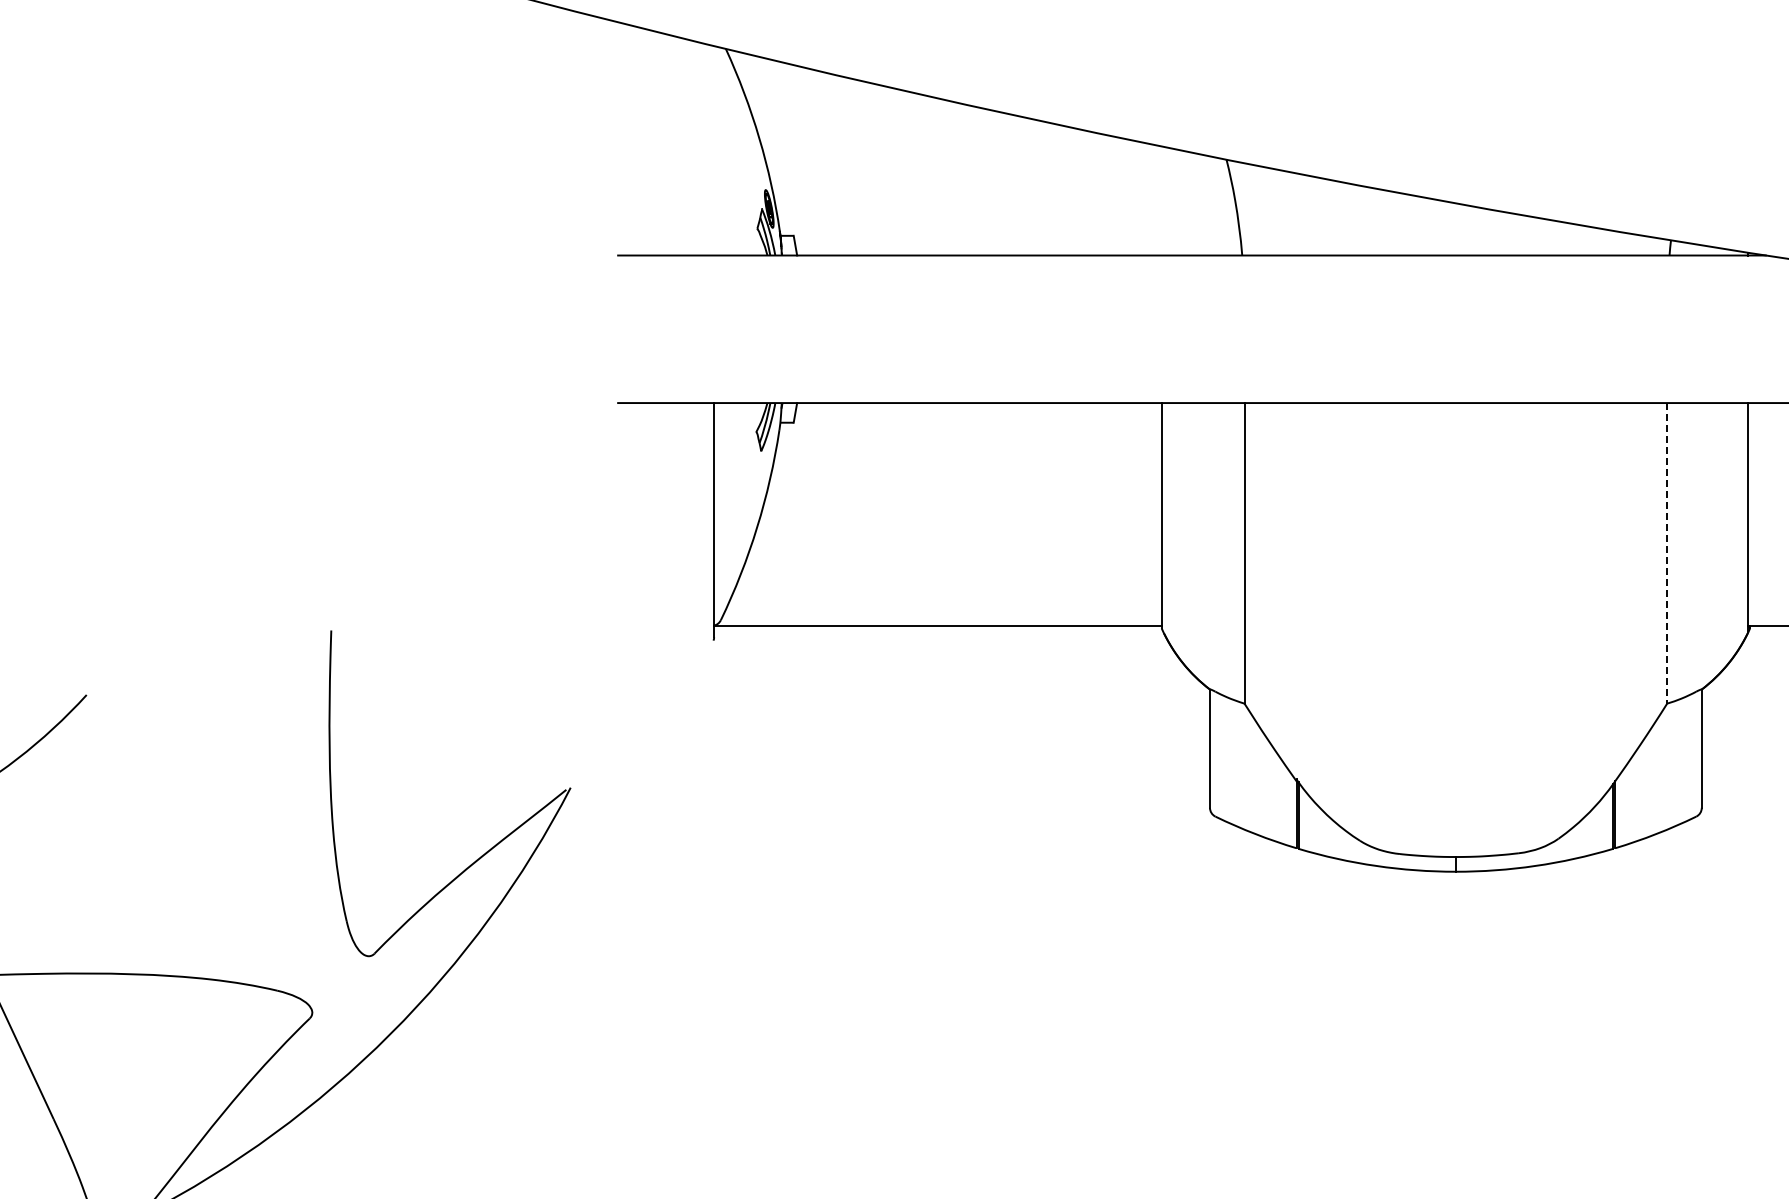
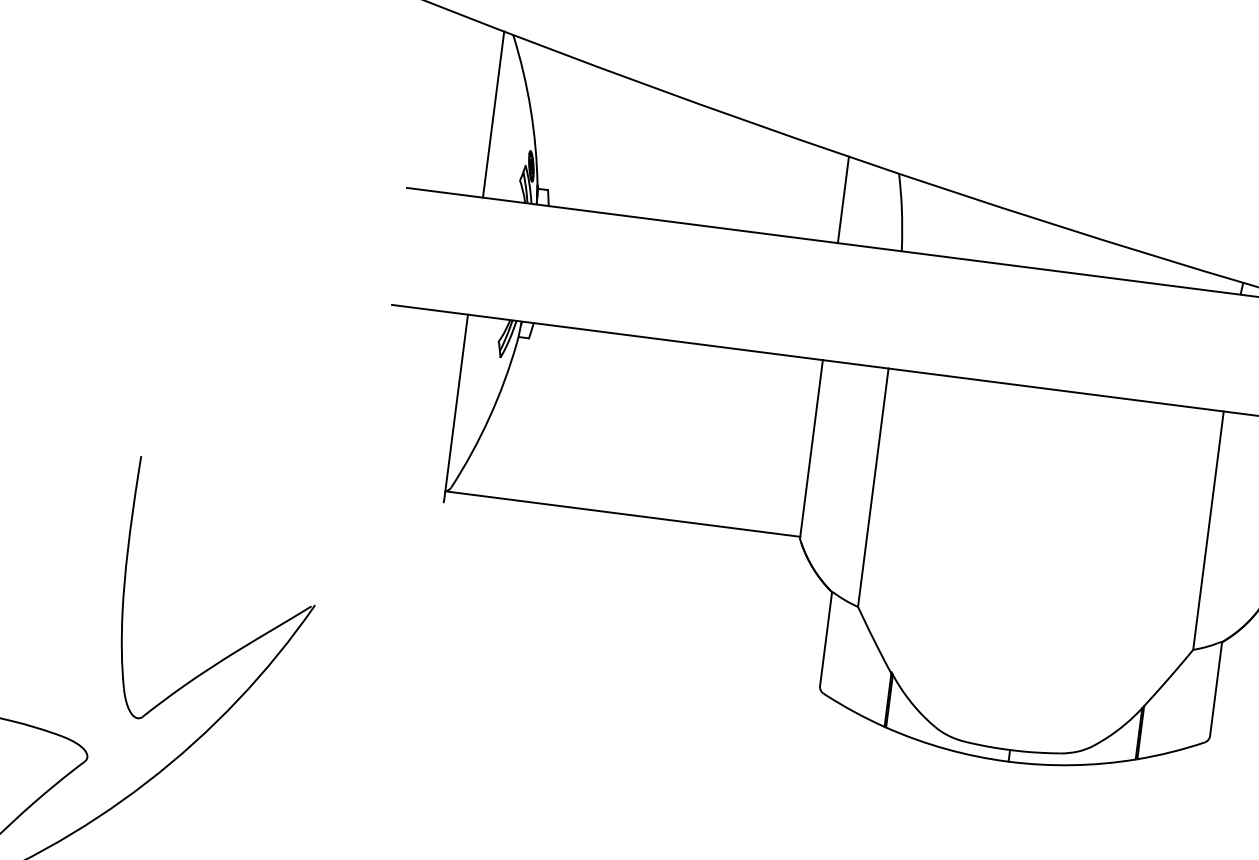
line: (714, 150) -> (493, 114), added
line: (1161, 200) -> (843, 199), added
line: (1667, 553) -> (1208, 530), dashed -> solid

